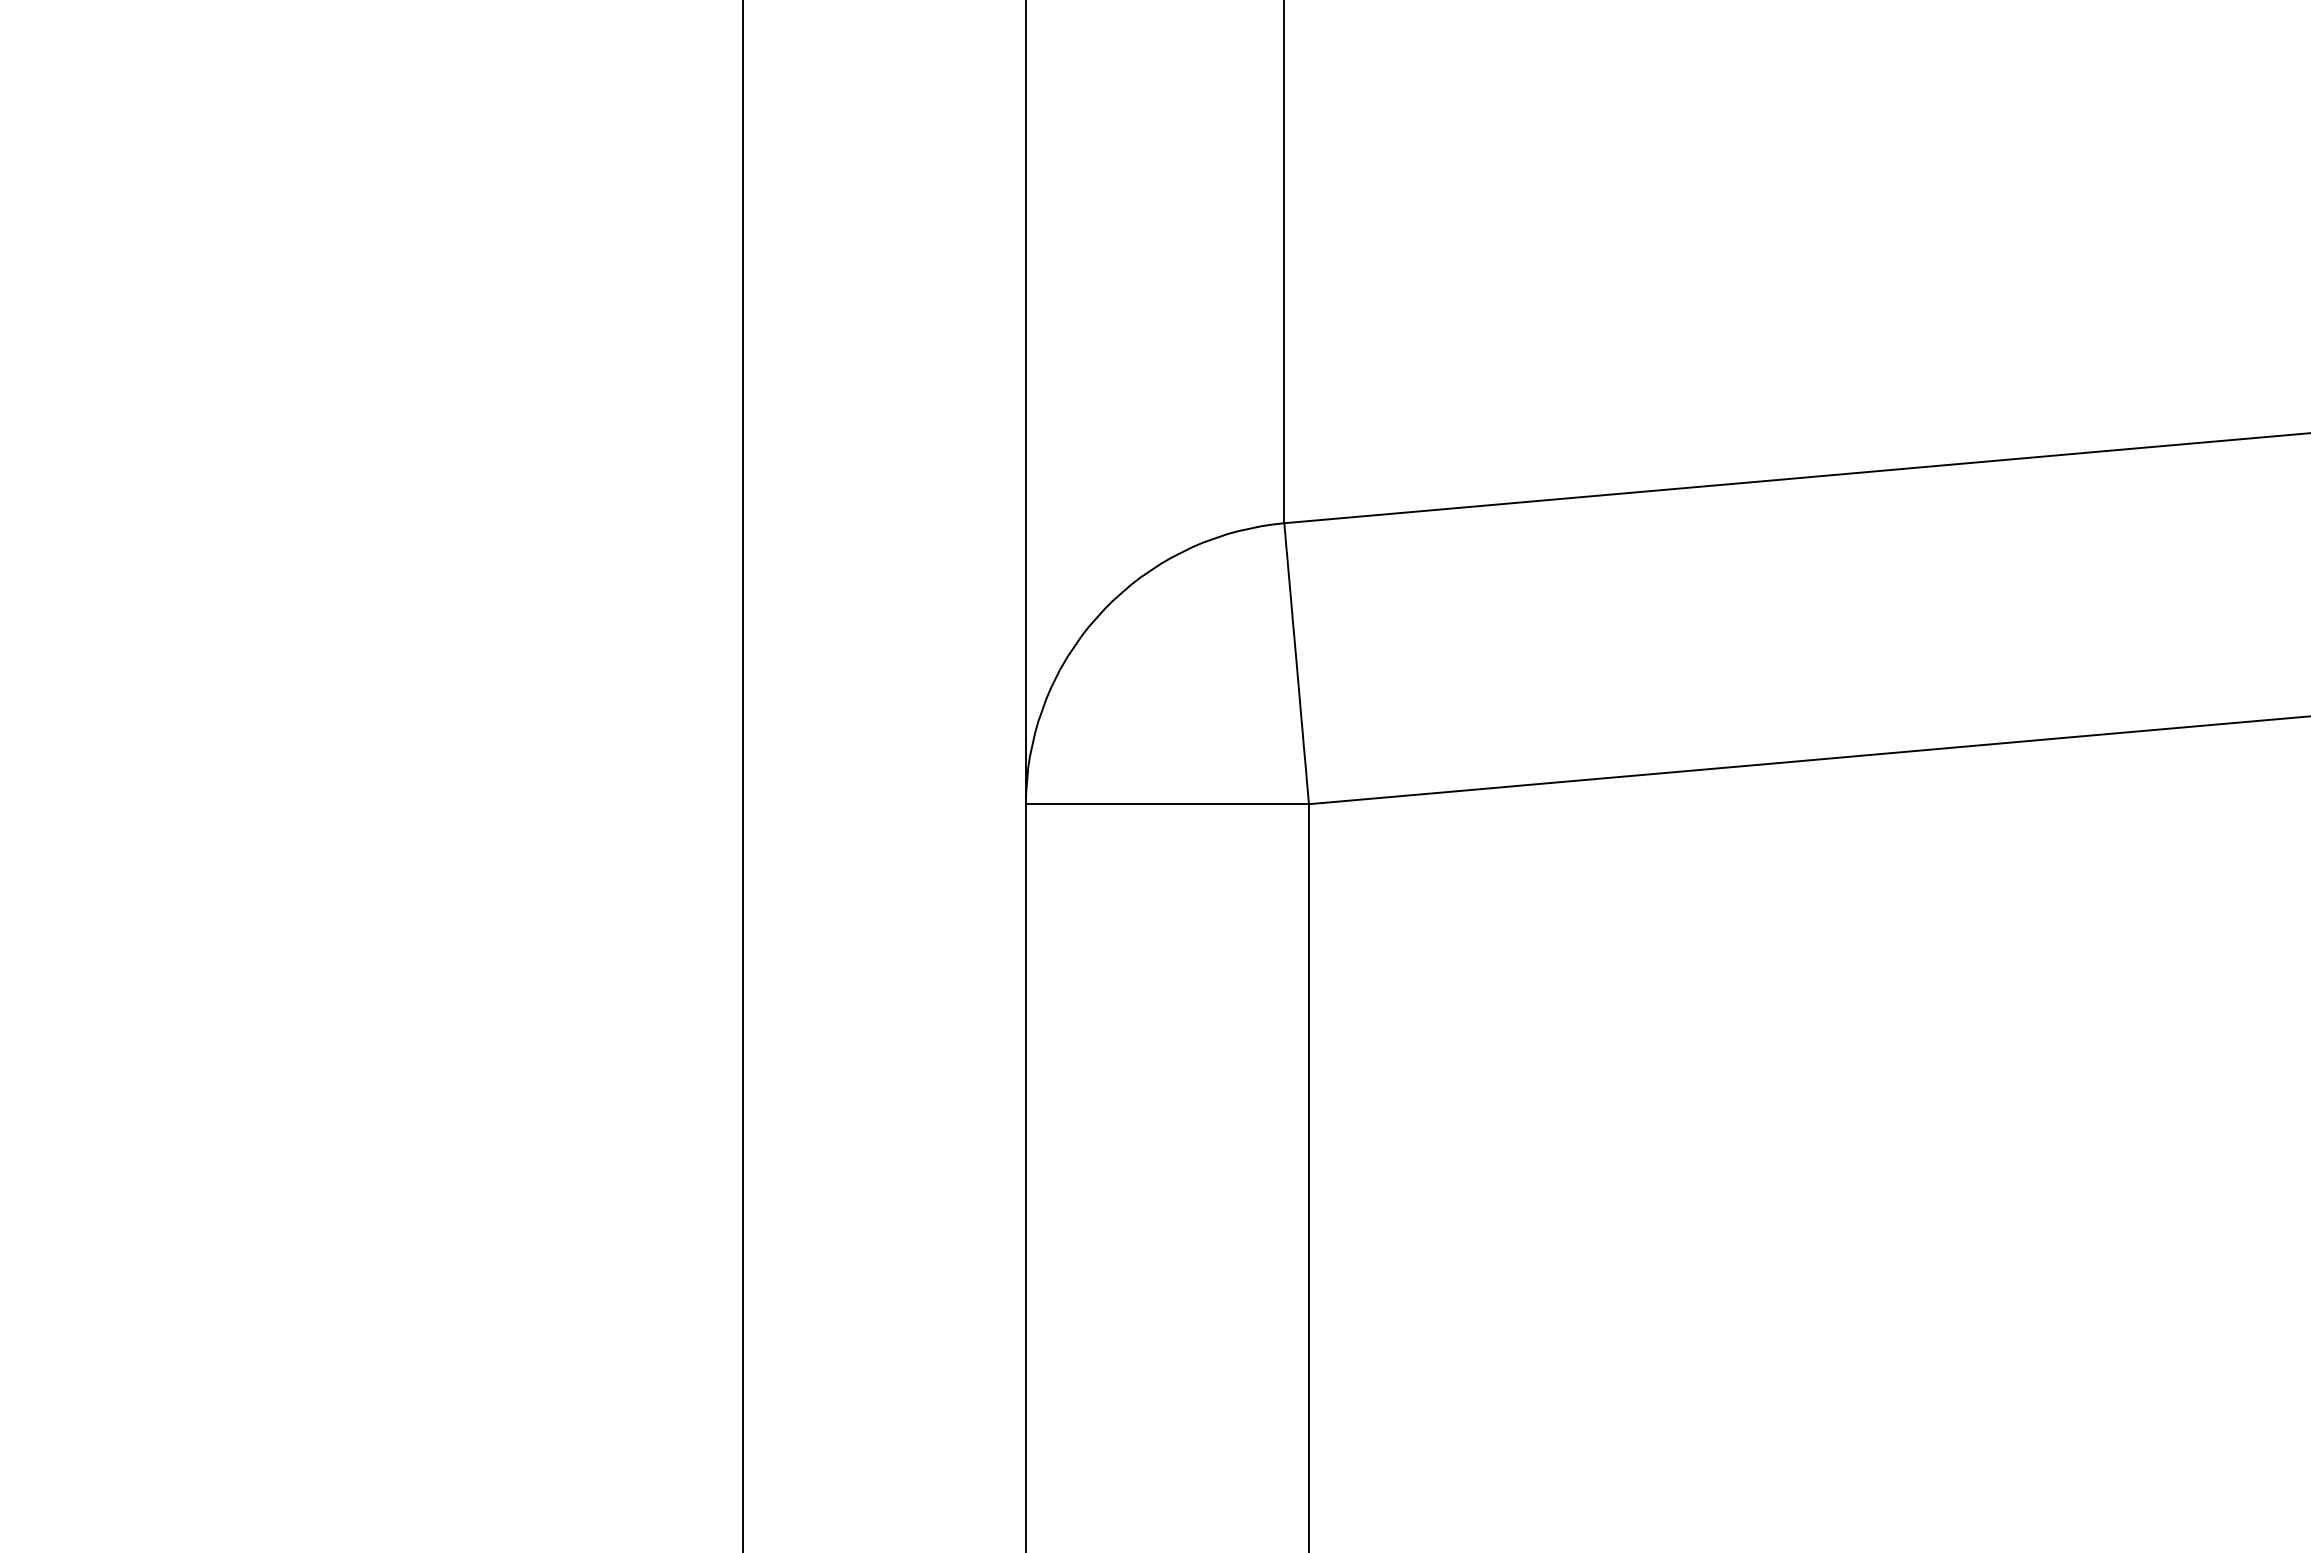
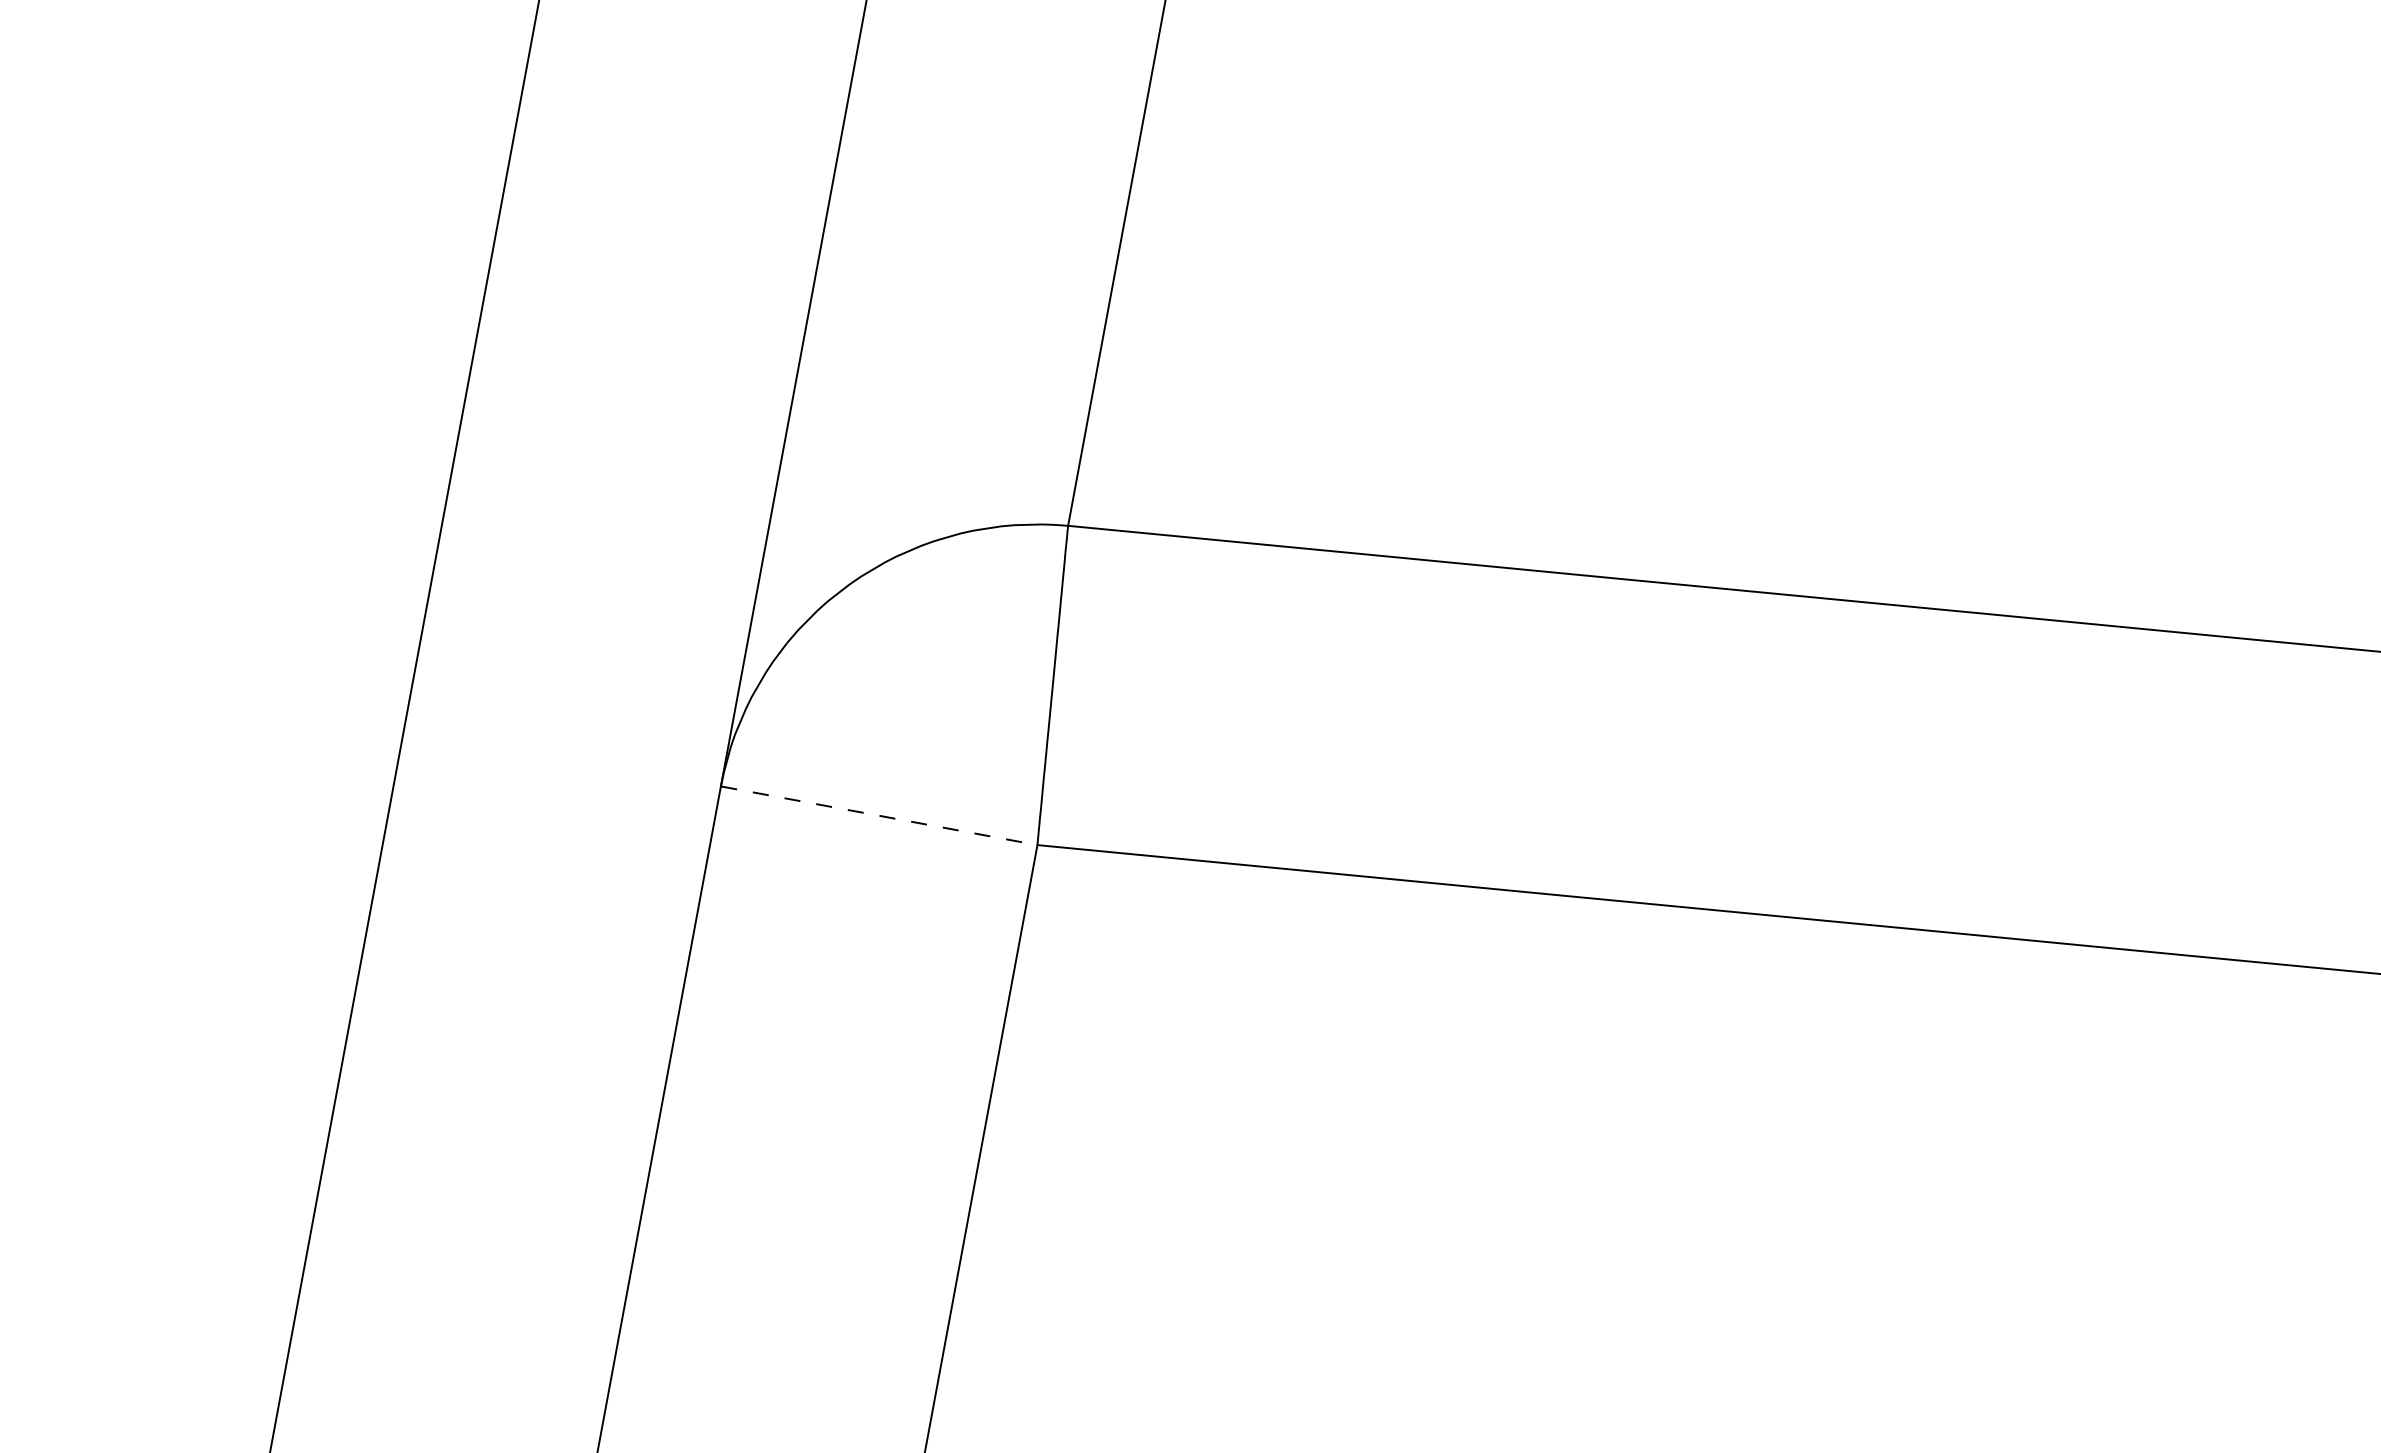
line: (1168, 804) -> (880, 816), solid -> dashed

